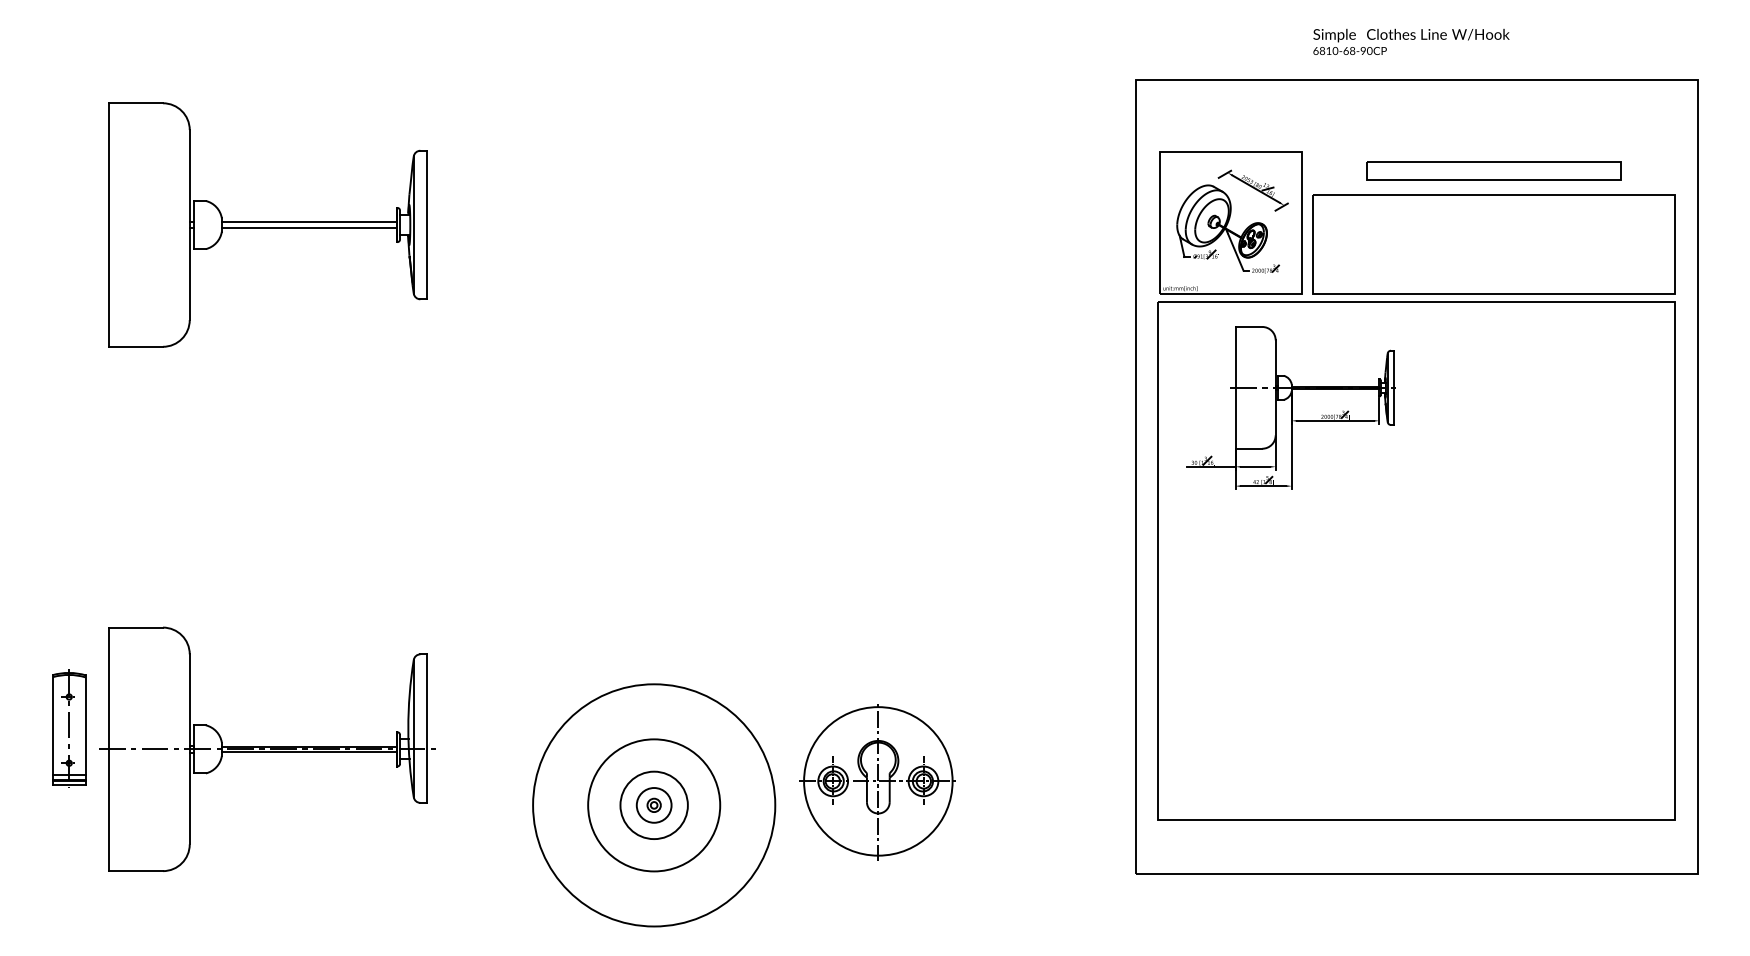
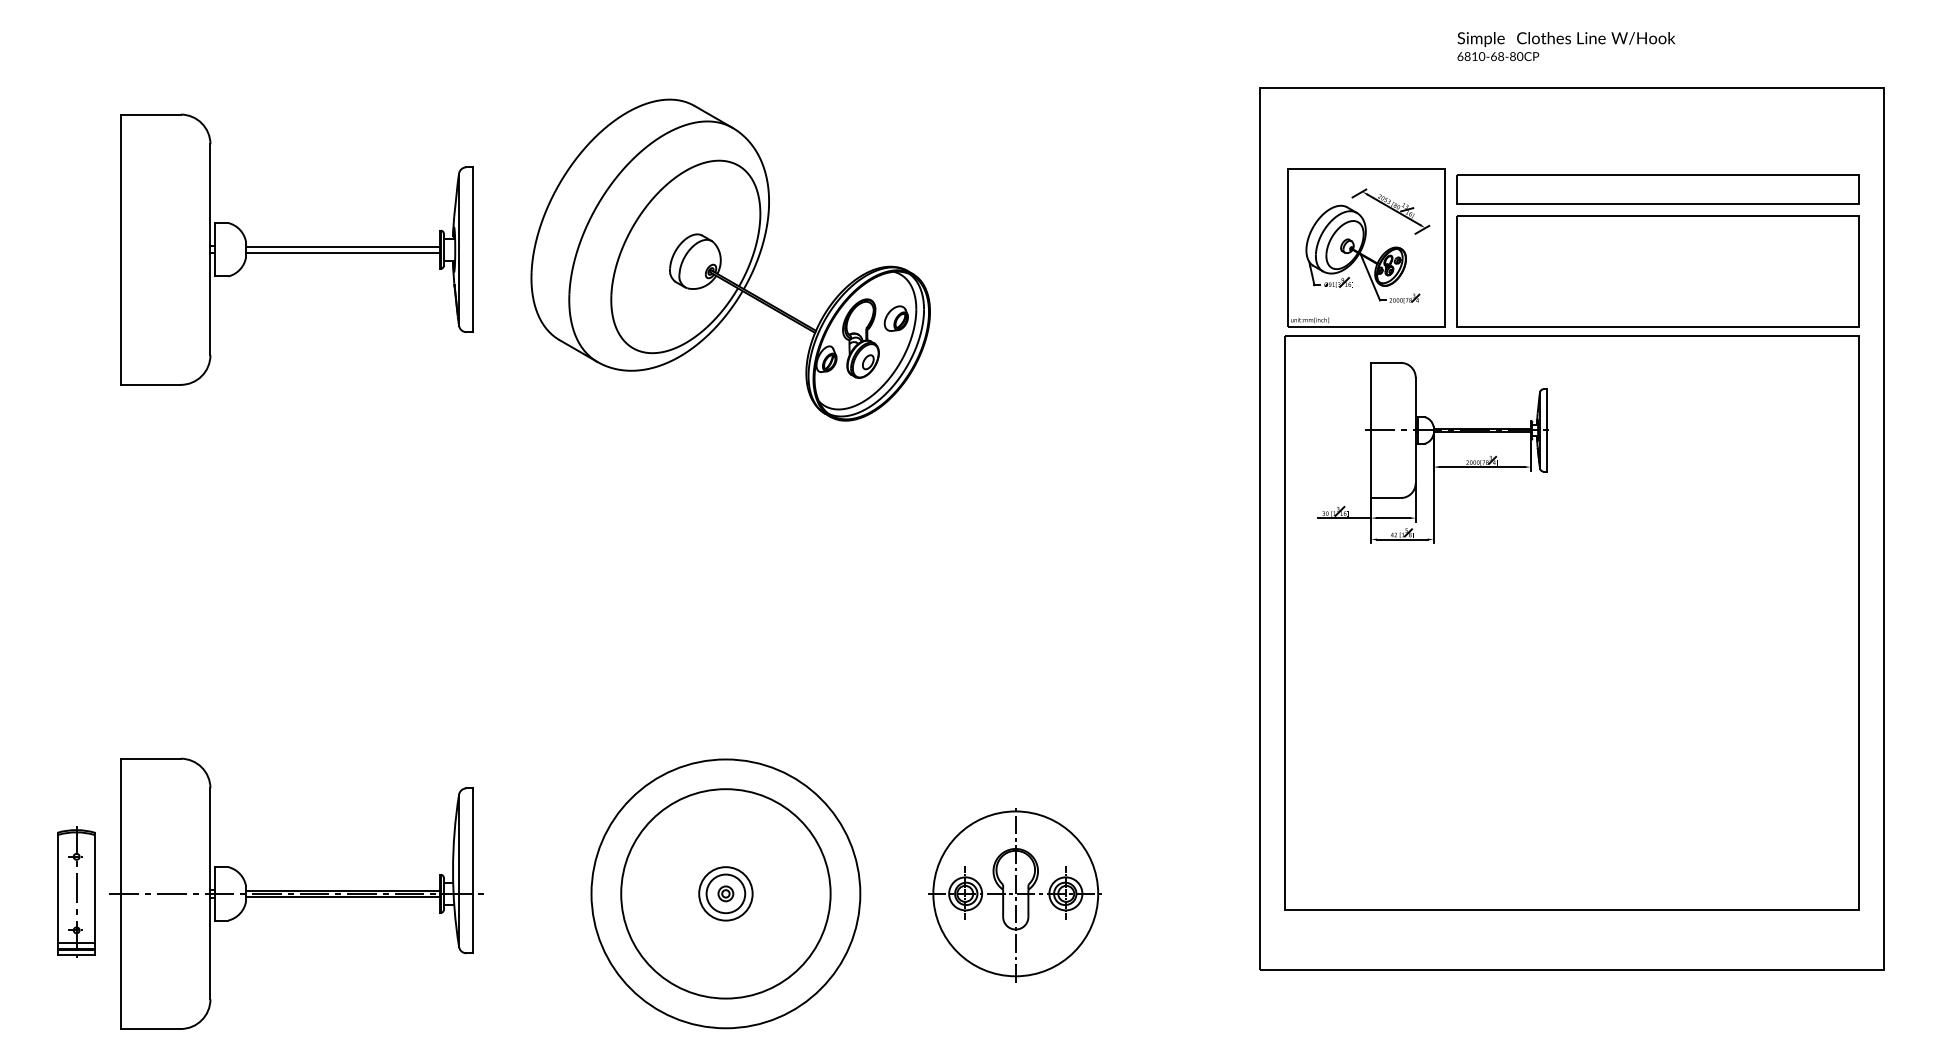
text: (1362, 51) -> (1512, 57), 6810-68-90CP -> 6810-68-80CP
part: (1493, 170) -> (1657, 189), size x1.43
part: (658, 233) -> (730, 259), added
part: (69, 728) -> (76, 891), moved
part: (267, 748) -> (296, 892), moved
part: (877, 782) -> (1014, 895), moved
circle: (653, 805) -> (725, 893), size x1.43
circle: (654, 805) -> (726, 893), size x0.71

